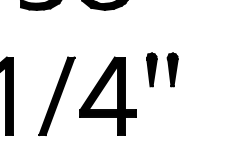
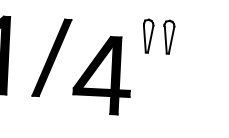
fill: (151, 69) -> (147, 35), removed
fill: (172, 69) -> (168, 36), removed
part: (107, 95) -> (101, 74), moved

